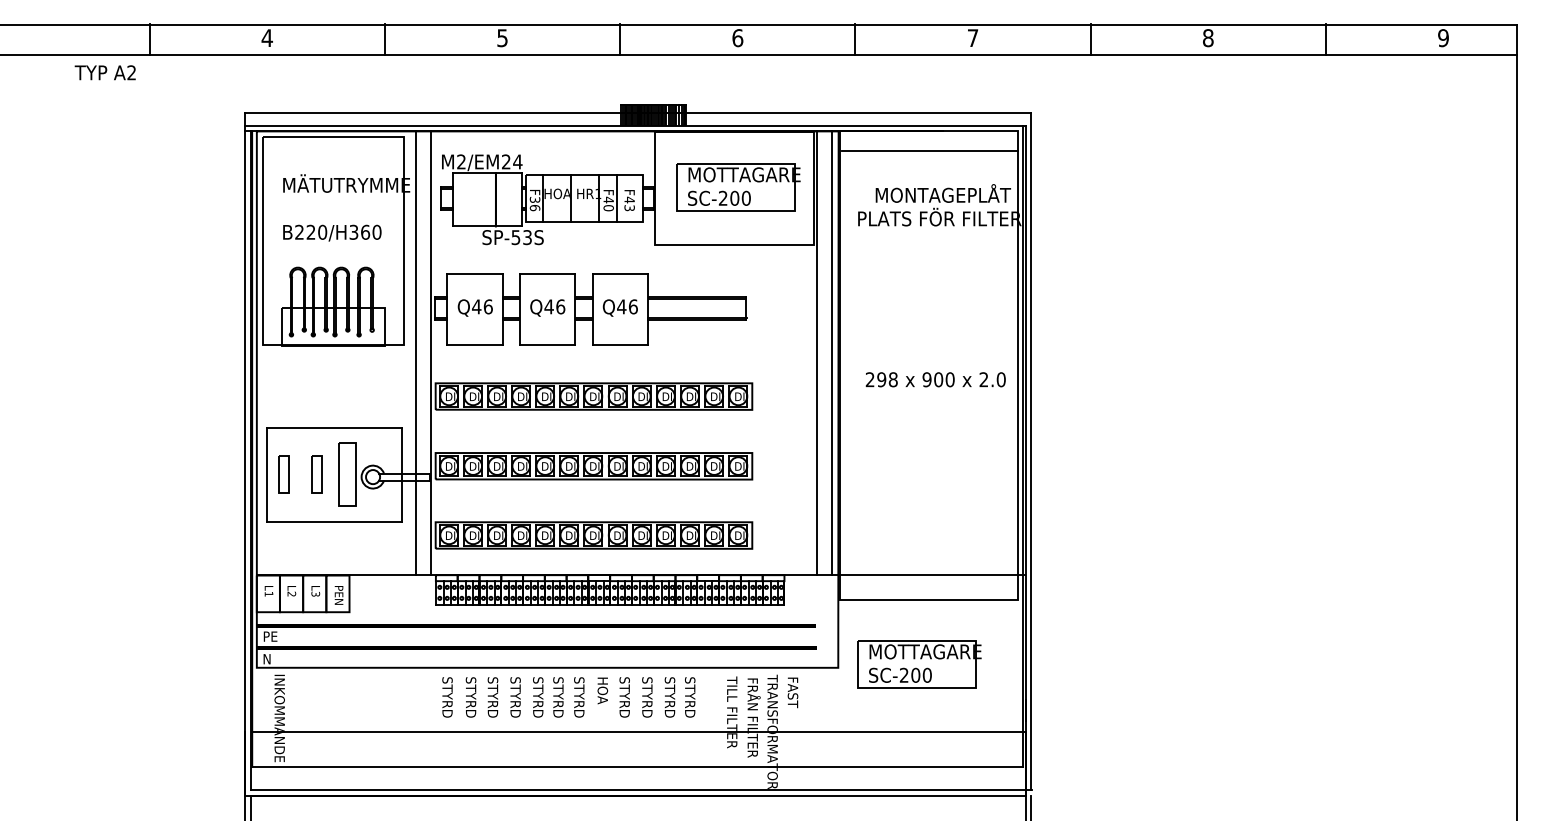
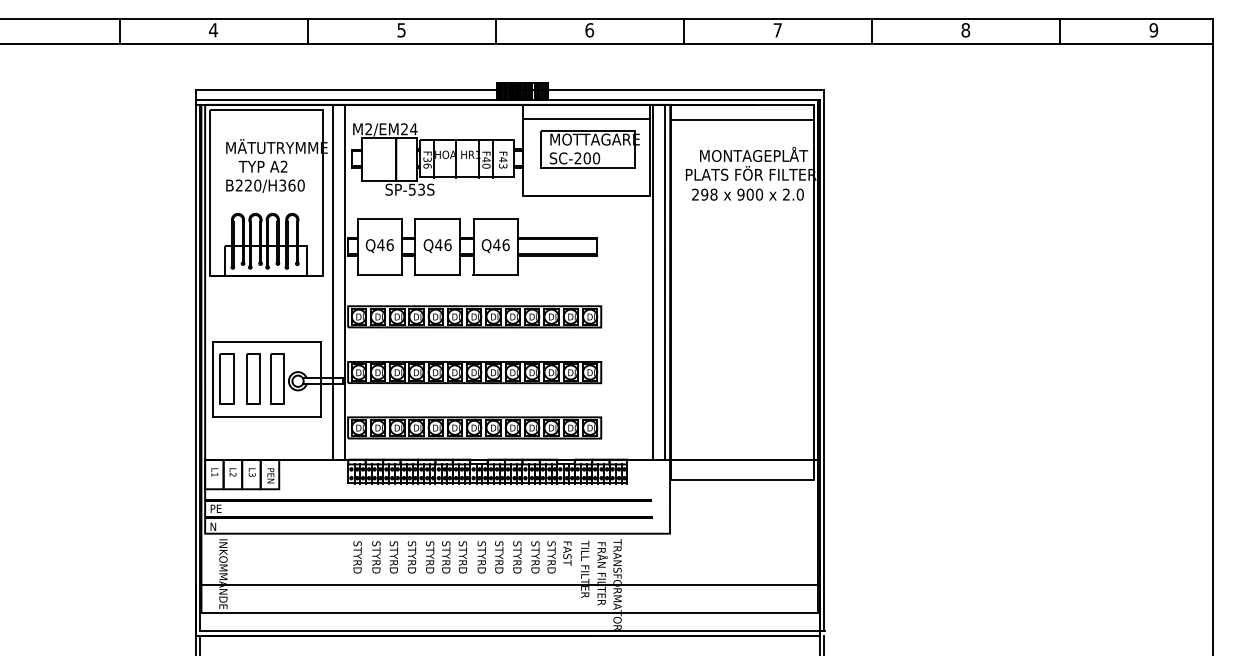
text: (104, 72) -> (262, 166), moved
line: (734, 148) -> (587, 118), added
text: (935, 379) -> (747, 194), moved
part: (284, 474) -> (227, 379), size x1.67
part: (317, 474) -> (253, 379), size x1.67
part: (919, 664) -> (734, 531), removed
text: (792, 692) -> (567, 553), moved
text: (602, 697) -> (481, 557), HOA -> STYRD

